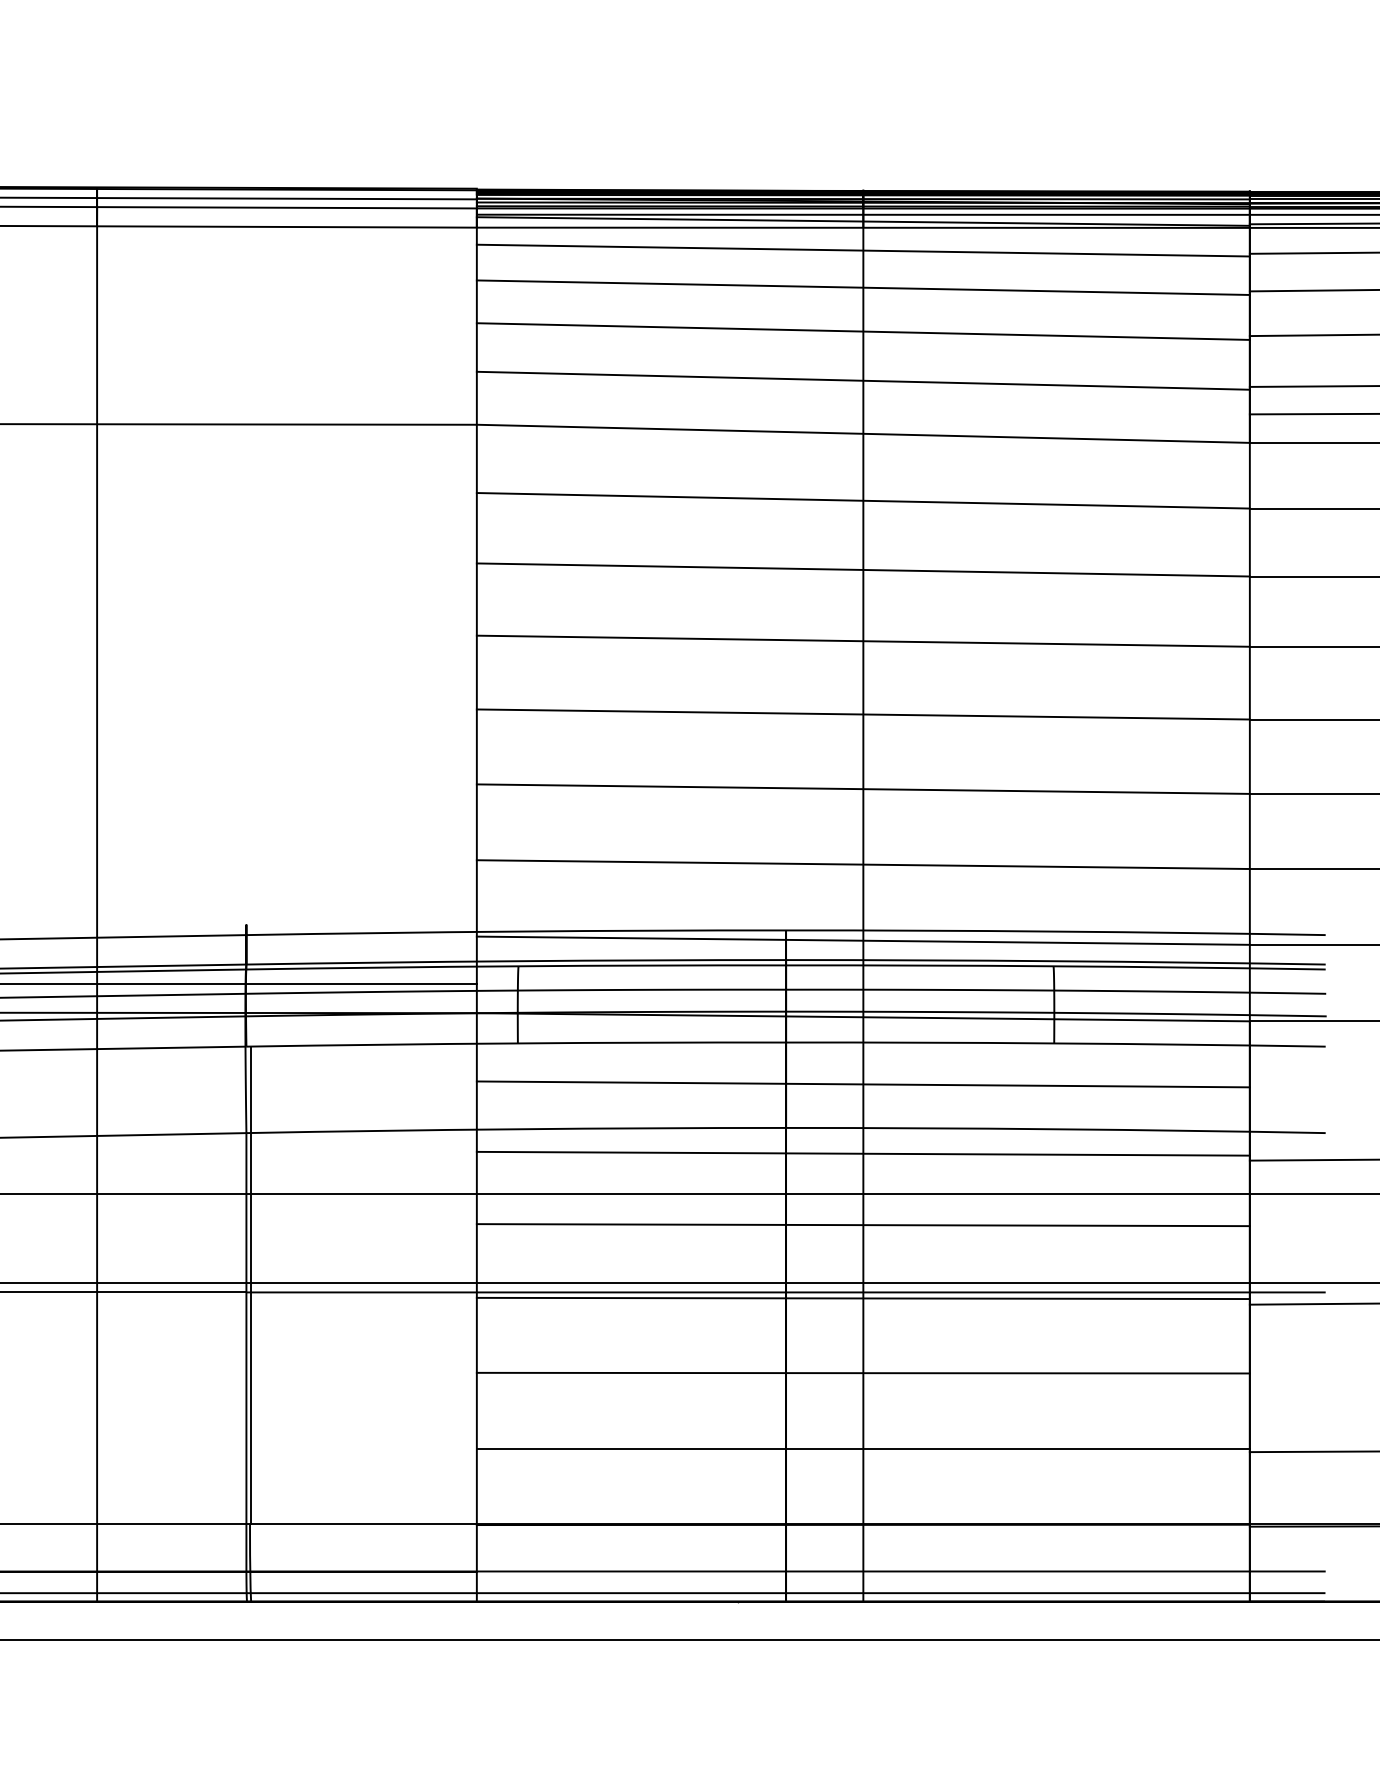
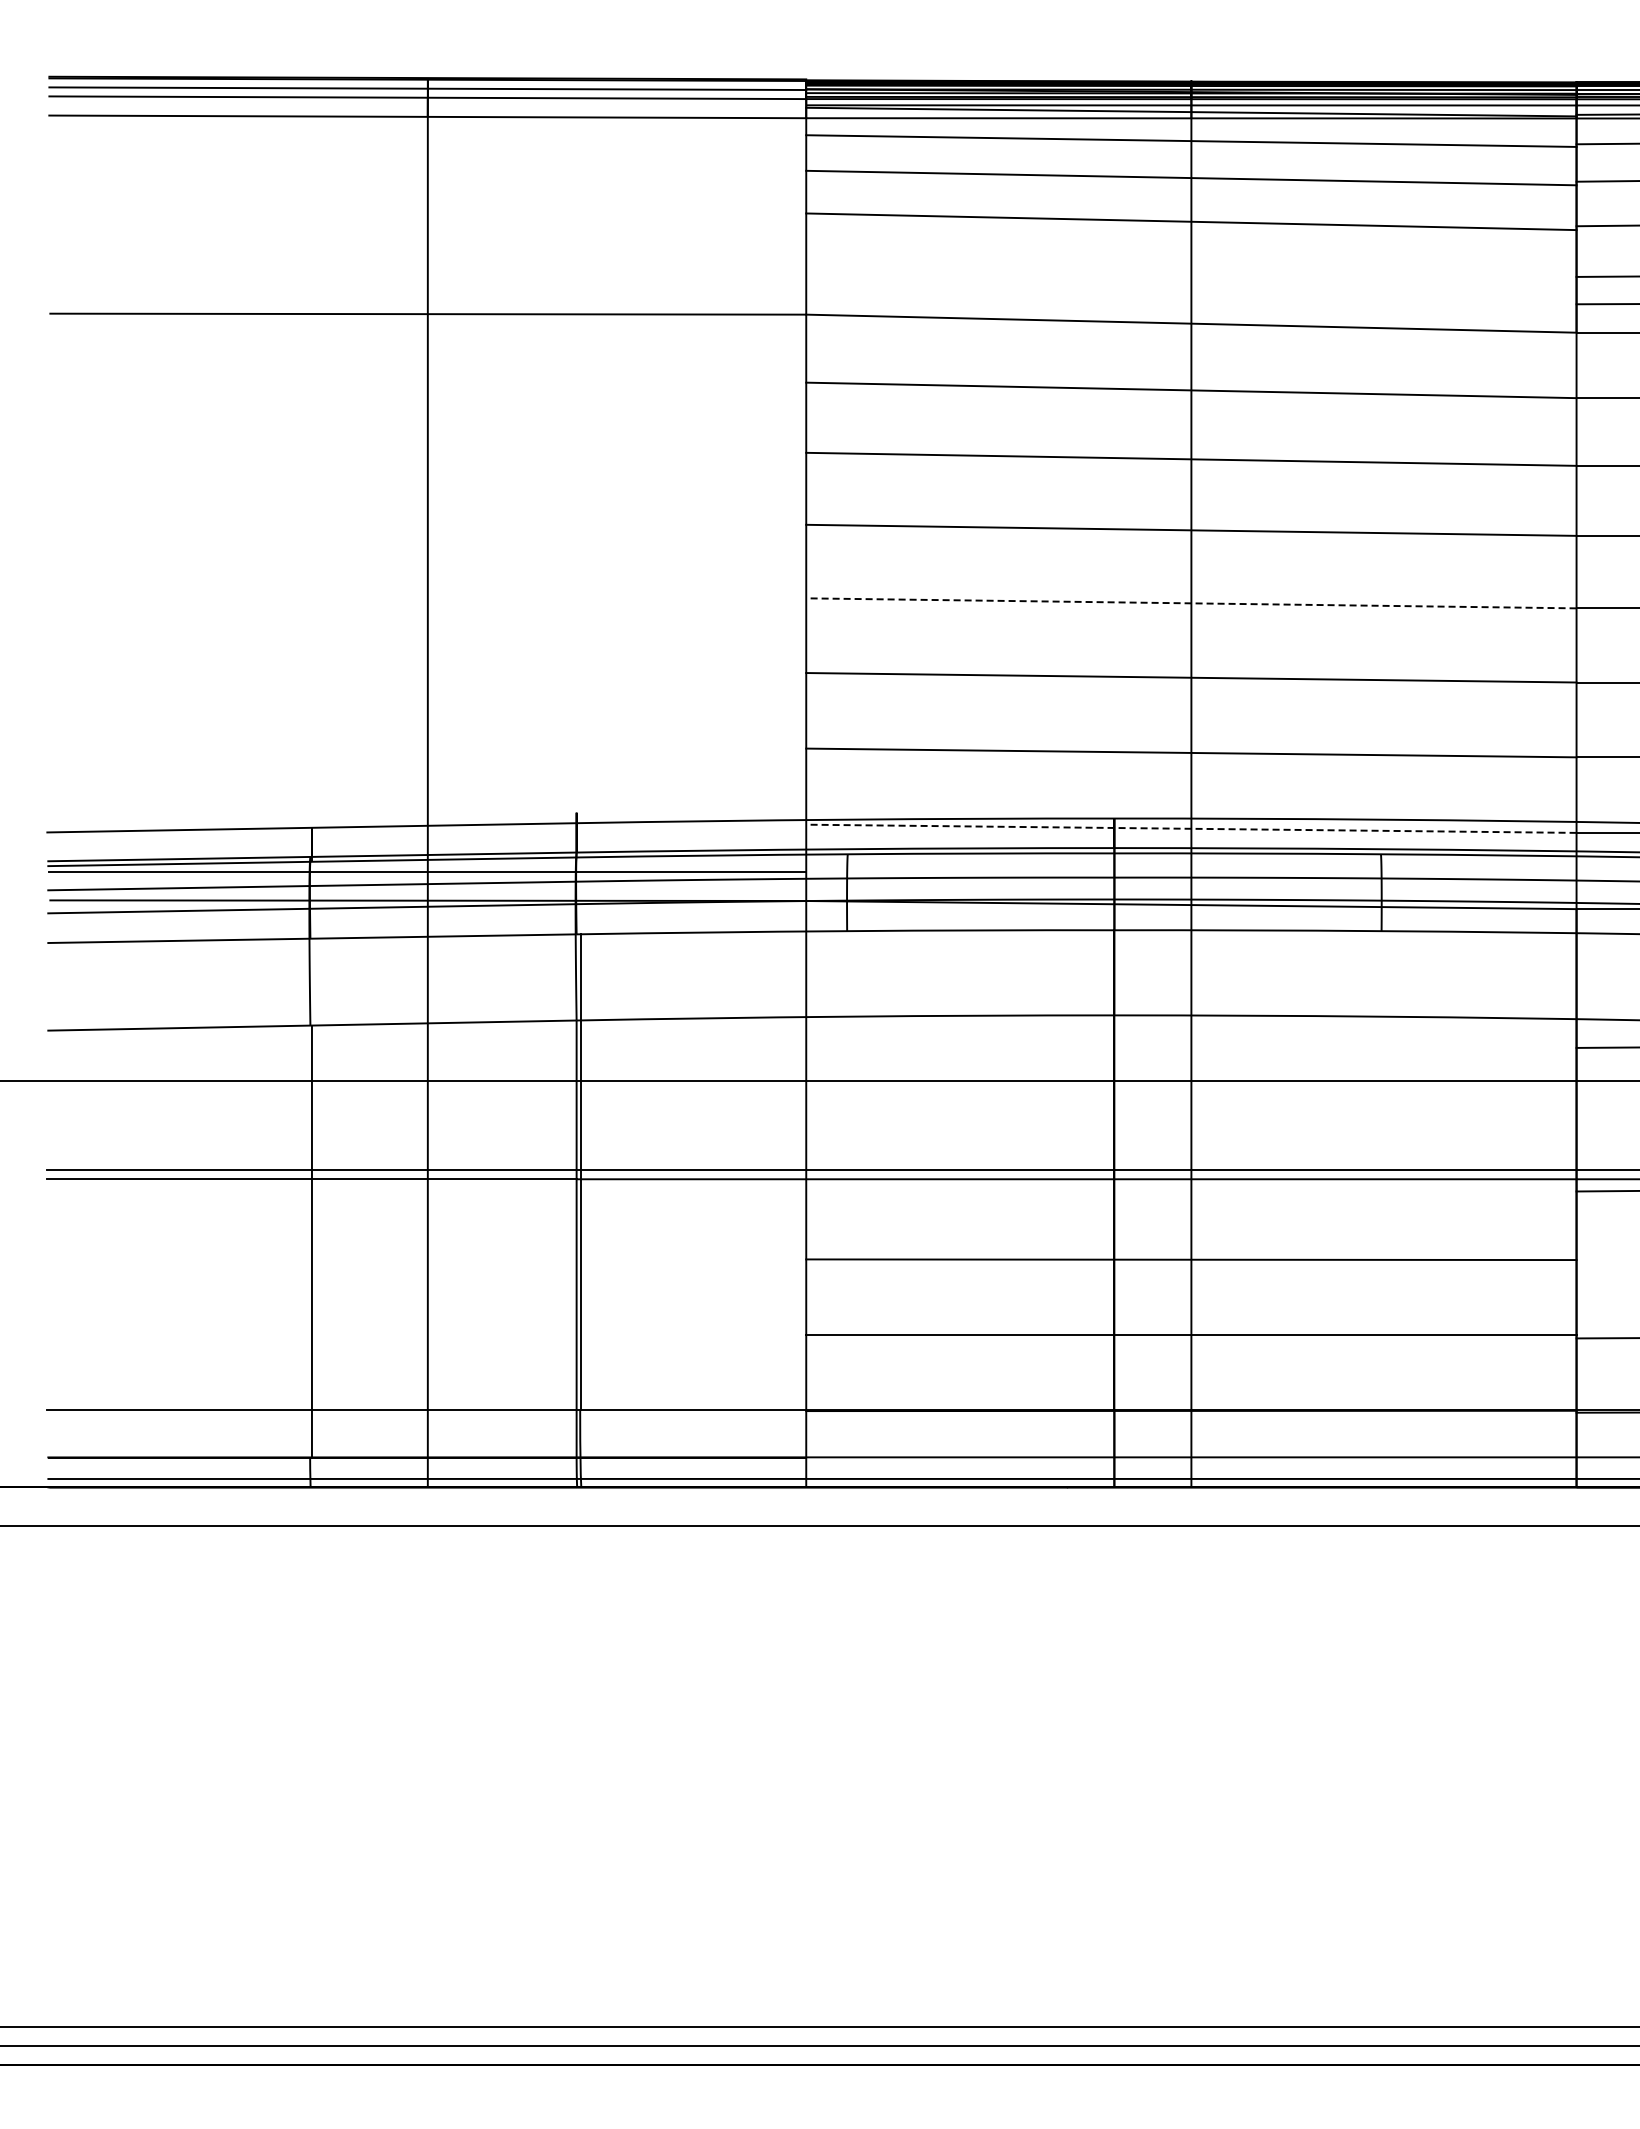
line: (863, 380) -> (1191, 270), removed
line: (862, 714) -> (1190, 603), solid -> dashed
line: (862, 940) -> (1190, 828), solid -> dashed
line: (863, 1083) -> (1191, 971), removed
line: (863, 1153) -> (1191, 1040), removed
line: (863, 1225) -> (1191, 1112), removed
line: (863, 1297) -> (1191, 1184), removed

